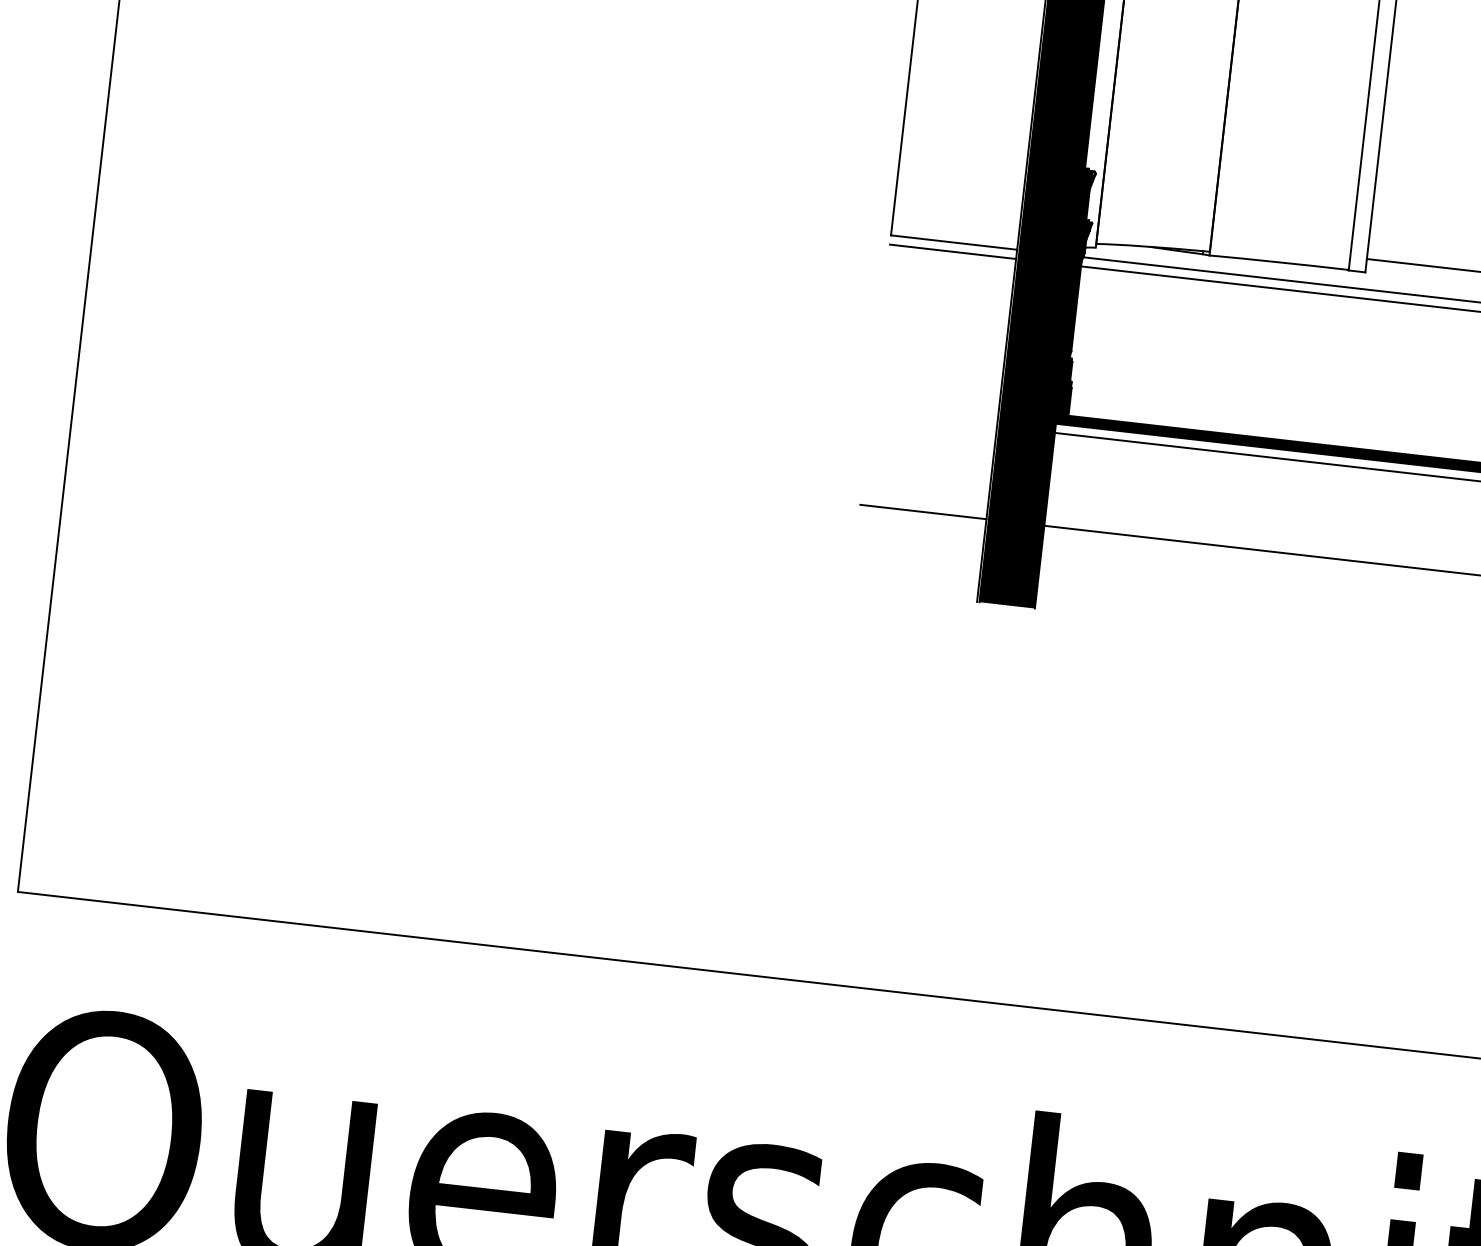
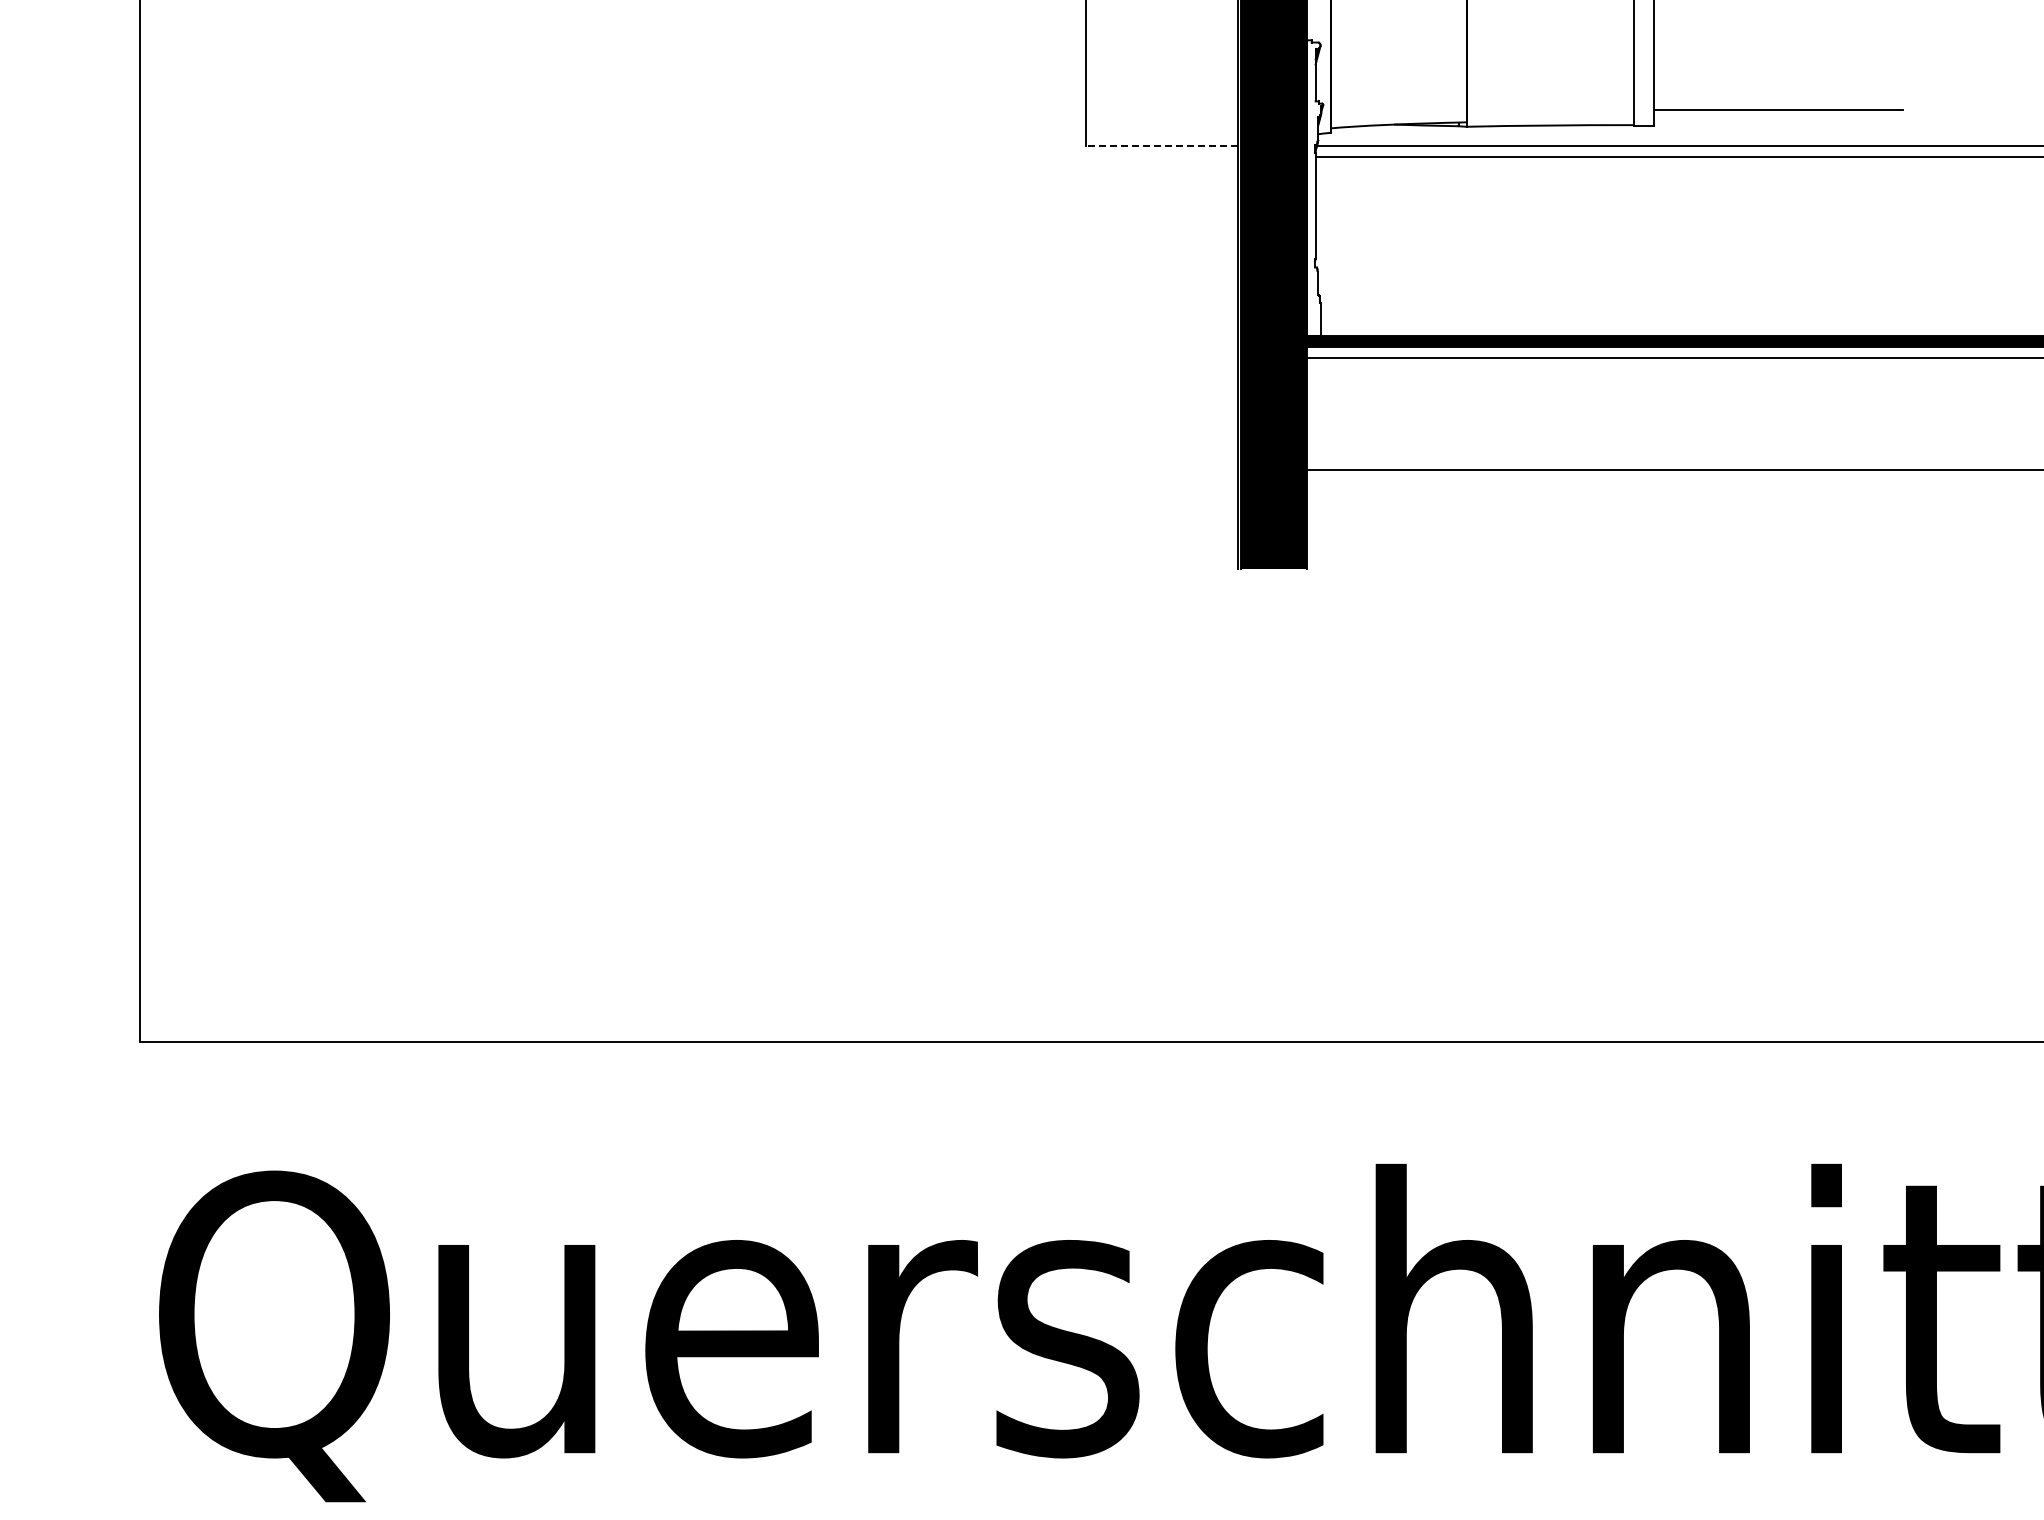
line: (953, 242) -> (1161, 145), solid -> dashed
line: (952, 252) -> (1161, 157), removed
fill: (1077, 291) -> (1315, 187), removed
line: (923, 511) -> (1161, 469), removed

